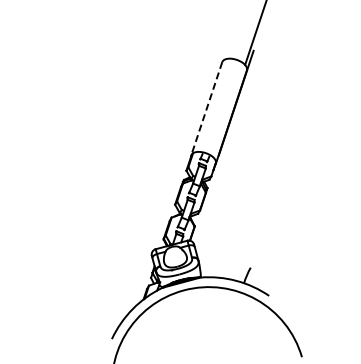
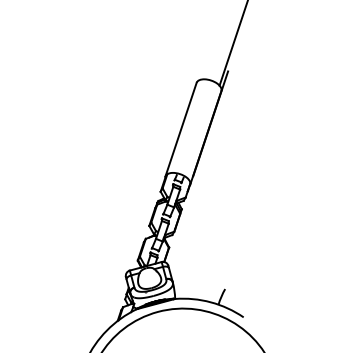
line: (206, 109) -> (180, 130), dashed -> solid

